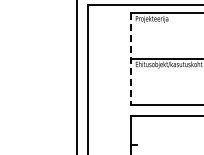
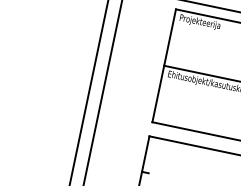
line: (131, 58) -> (164, 65), dashed -> solid

